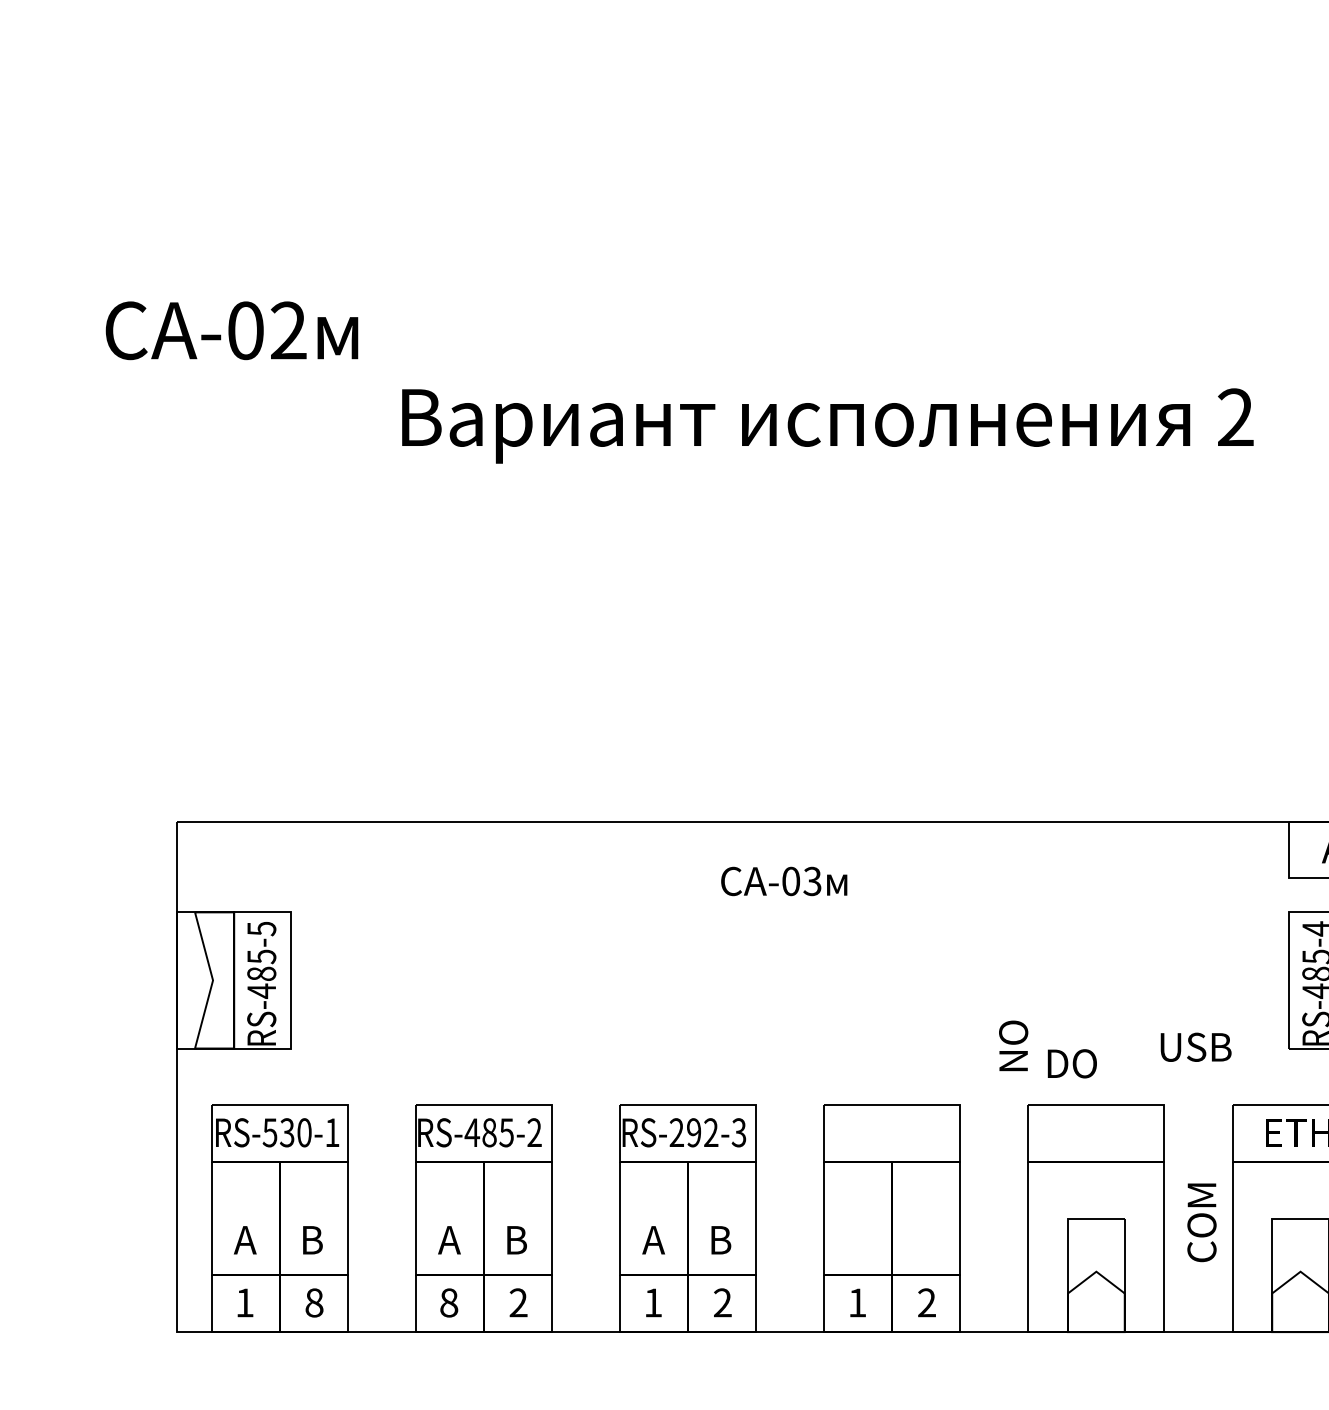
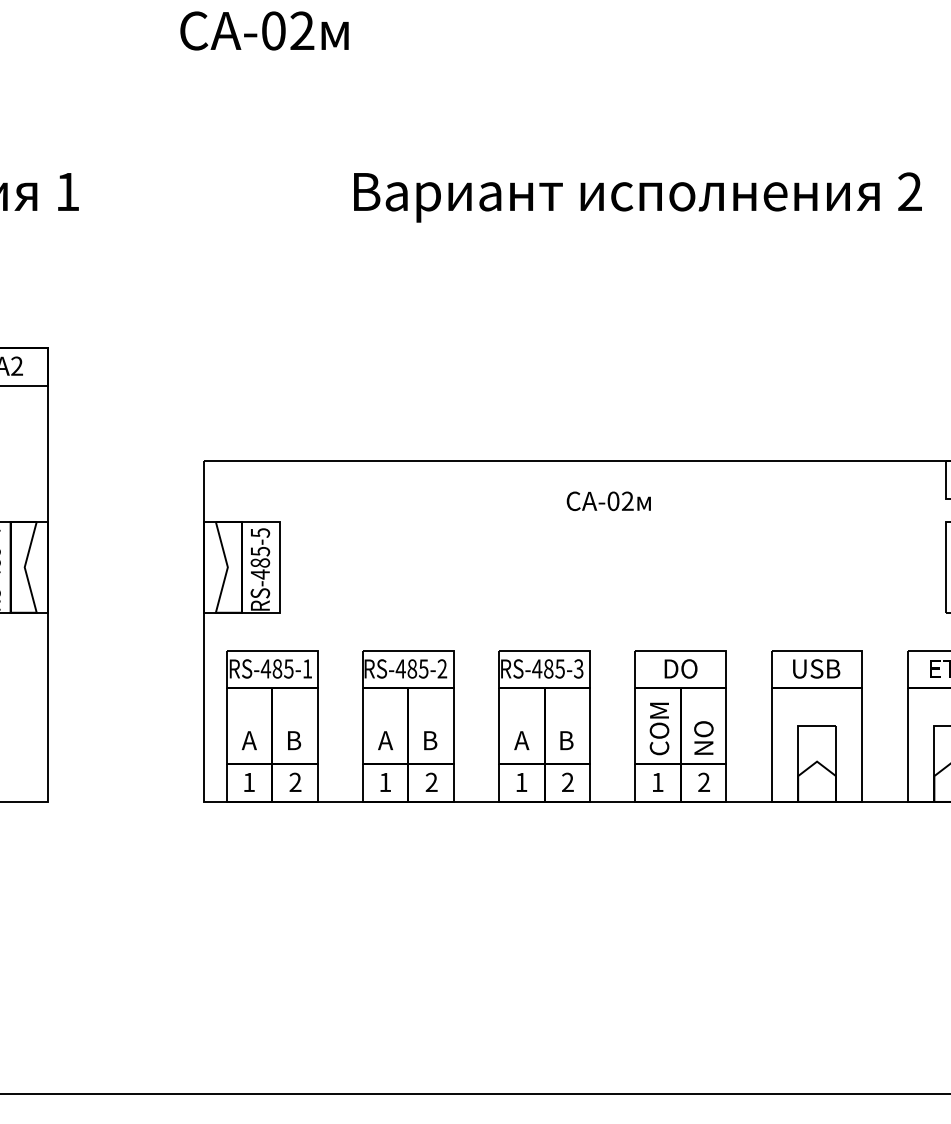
text: (231, 330) -> (264, 30), moved
text: (812, 881) -> (627, 501), -03 -> -02
text: (1013, 1045) -> (703, 737), moved
text: (1195, 1046) -> (816, 668), moved
text: (1071, 1063) -> (680, 668), moved
text: (285, 1132) -> (276, 668), RS-530-1 -> RS-485-1
text: (693, 1132) -> (548, 668), RS-292-3 -> RS-485-3
text: (1201, 1222) -> (659, 728), moved
text: (314, 1303) -> (295, 782), 8 -> 2
text: (449, 1303) -> (385, 782), 8 -> 1

